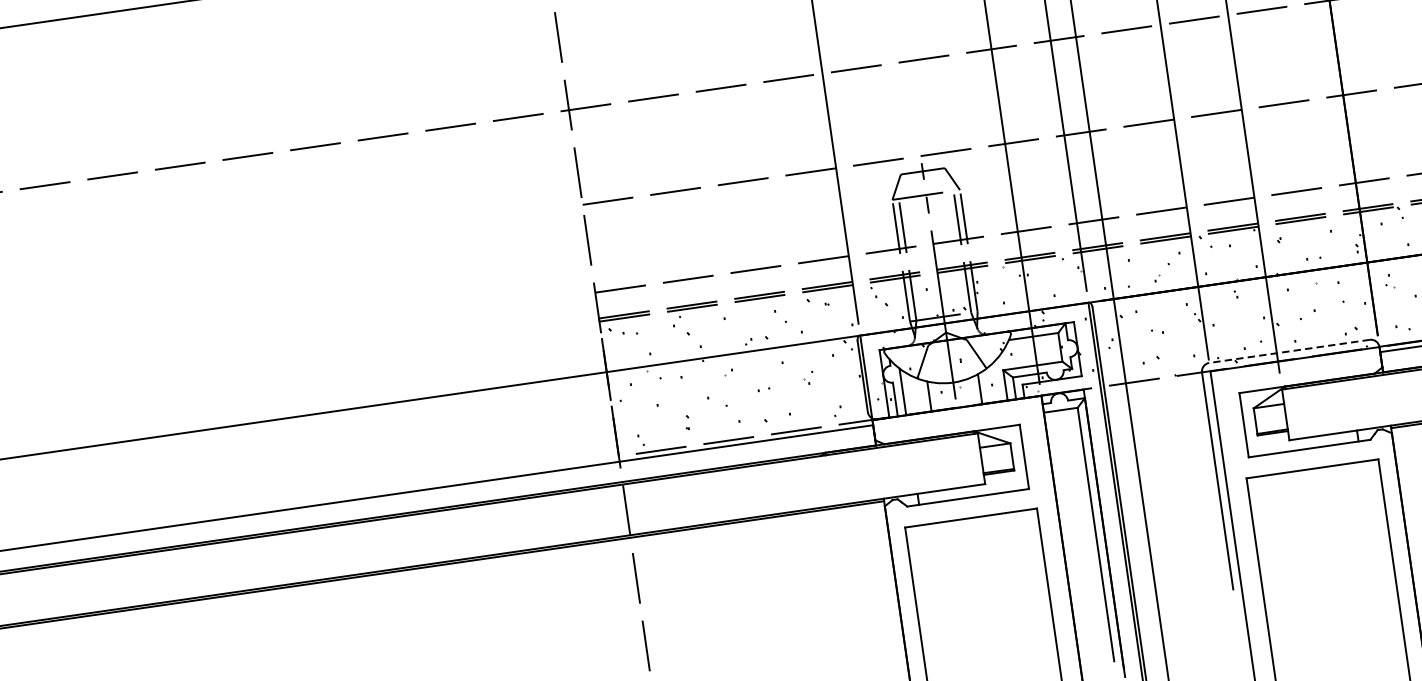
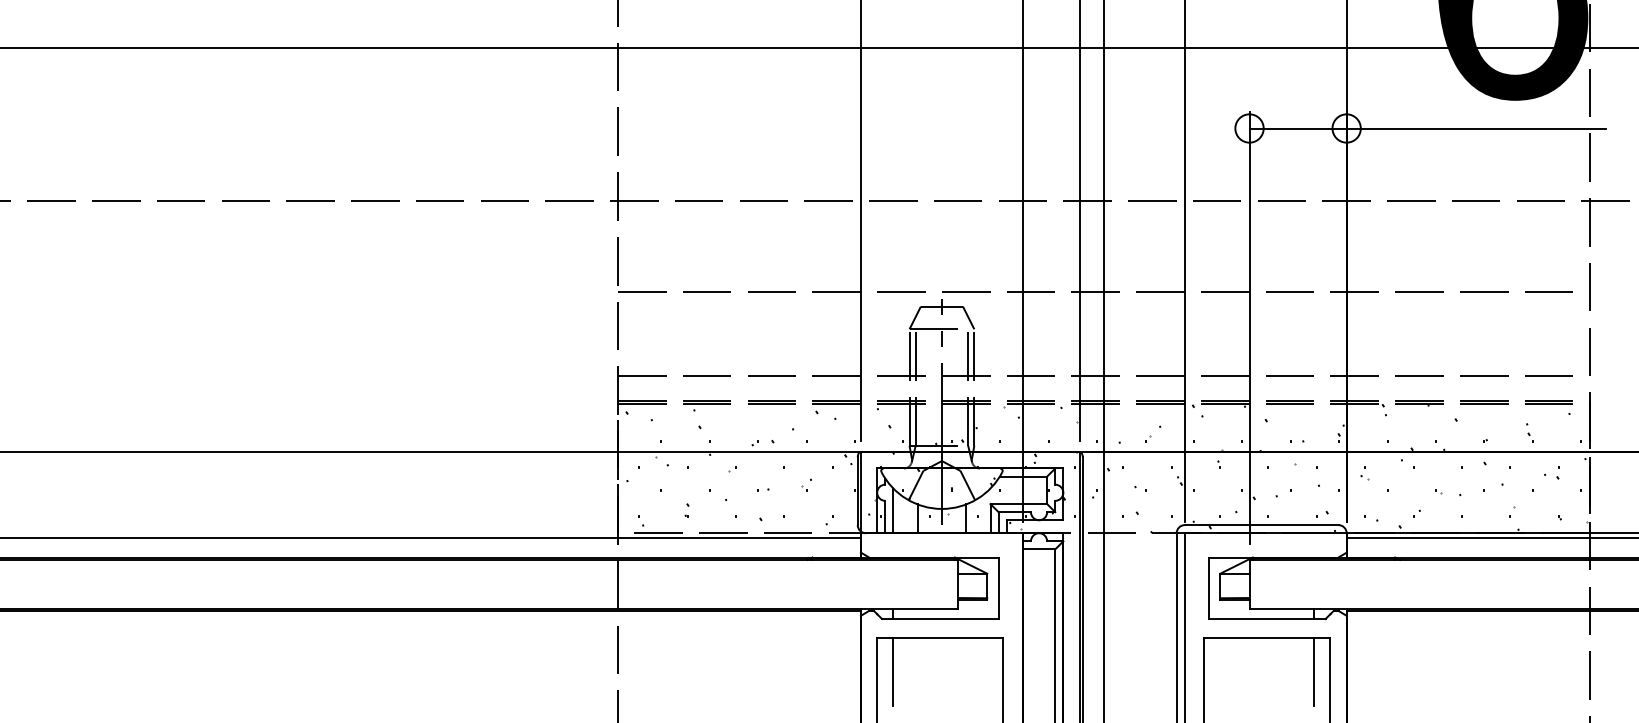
line: (1289, 351) -> (1261, 525), dashed -> solid
line: (1366, 497) -> (1314, 672), added
line: (927, 560) -> (893, 672), added

